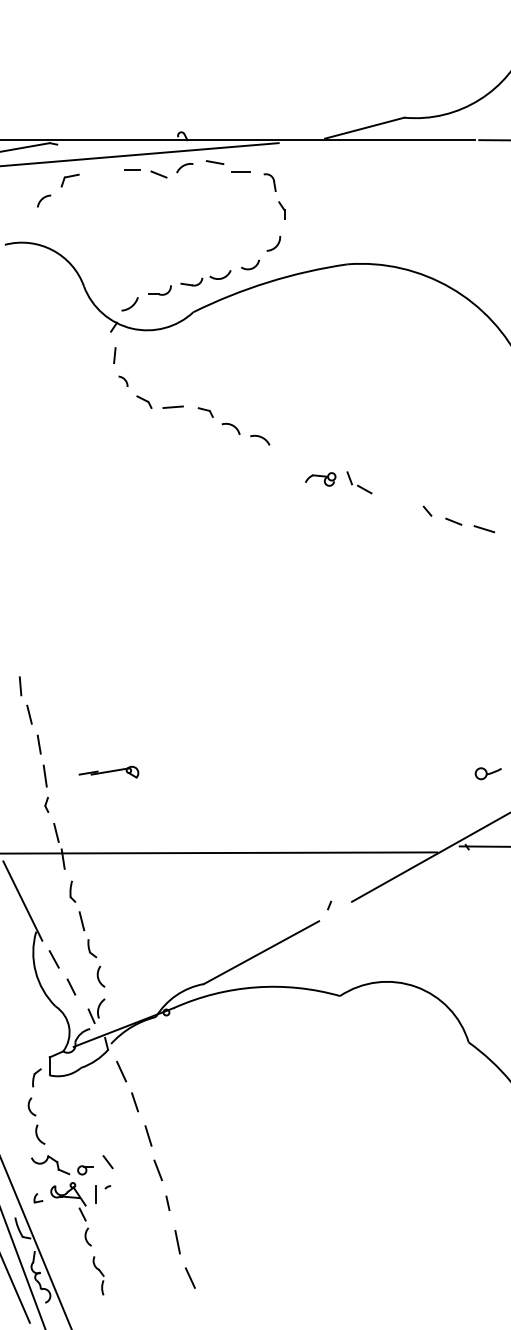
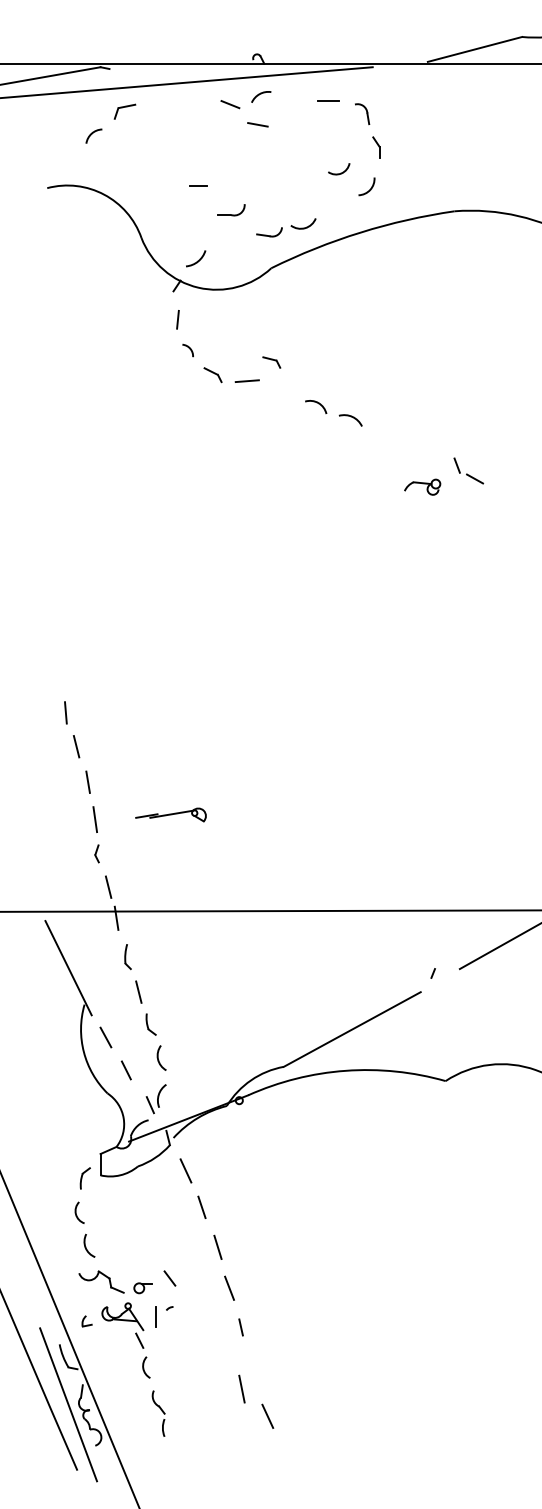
line: (214, 162) -> (257, 124), moved
line: (132, 169) -> (198, 185), moved
arc: (251, 267) -> (340, 172), moved
part: (159, 290) -> (231, 210), moved
part: (205, 412) -> (271, 362), moved
part: (320, 479) -> (422, 487), moved
line: (177, 1242) -> (241, 1389), moved

